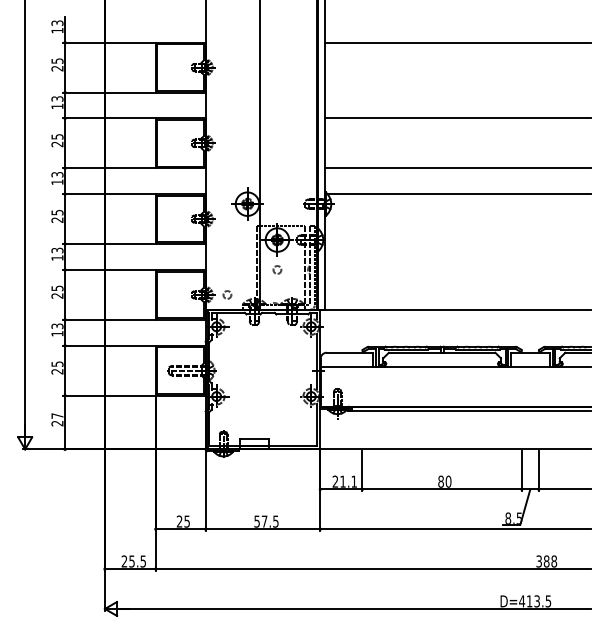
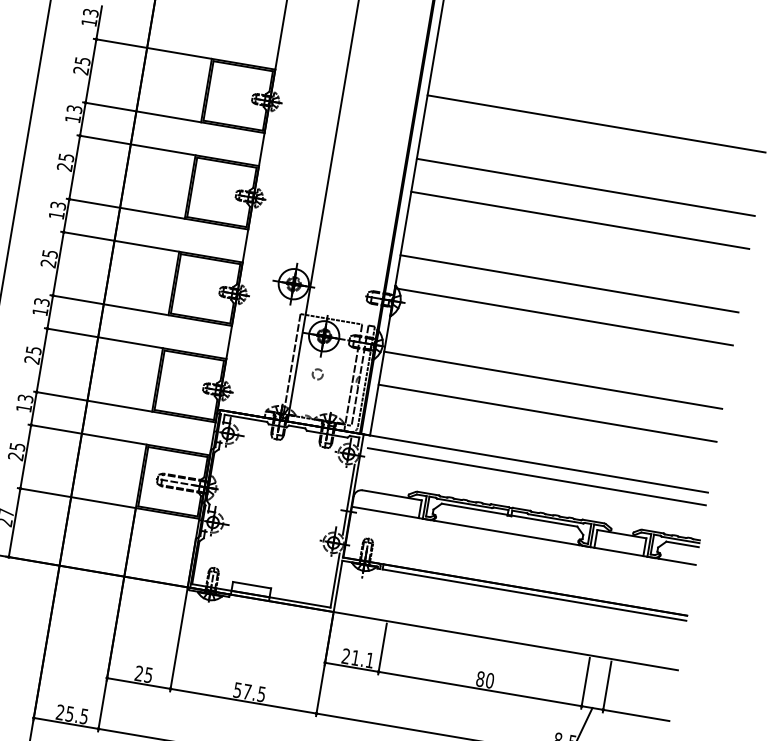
line: (457, 92) -> (585, 187), added
line: (457, 244) -> (552, 380), added
line: (457, 269) -> (547, 412), added
circle: (227, 294) -> (248, 394), removed
line: (457, 319) -> (536, 476), added

